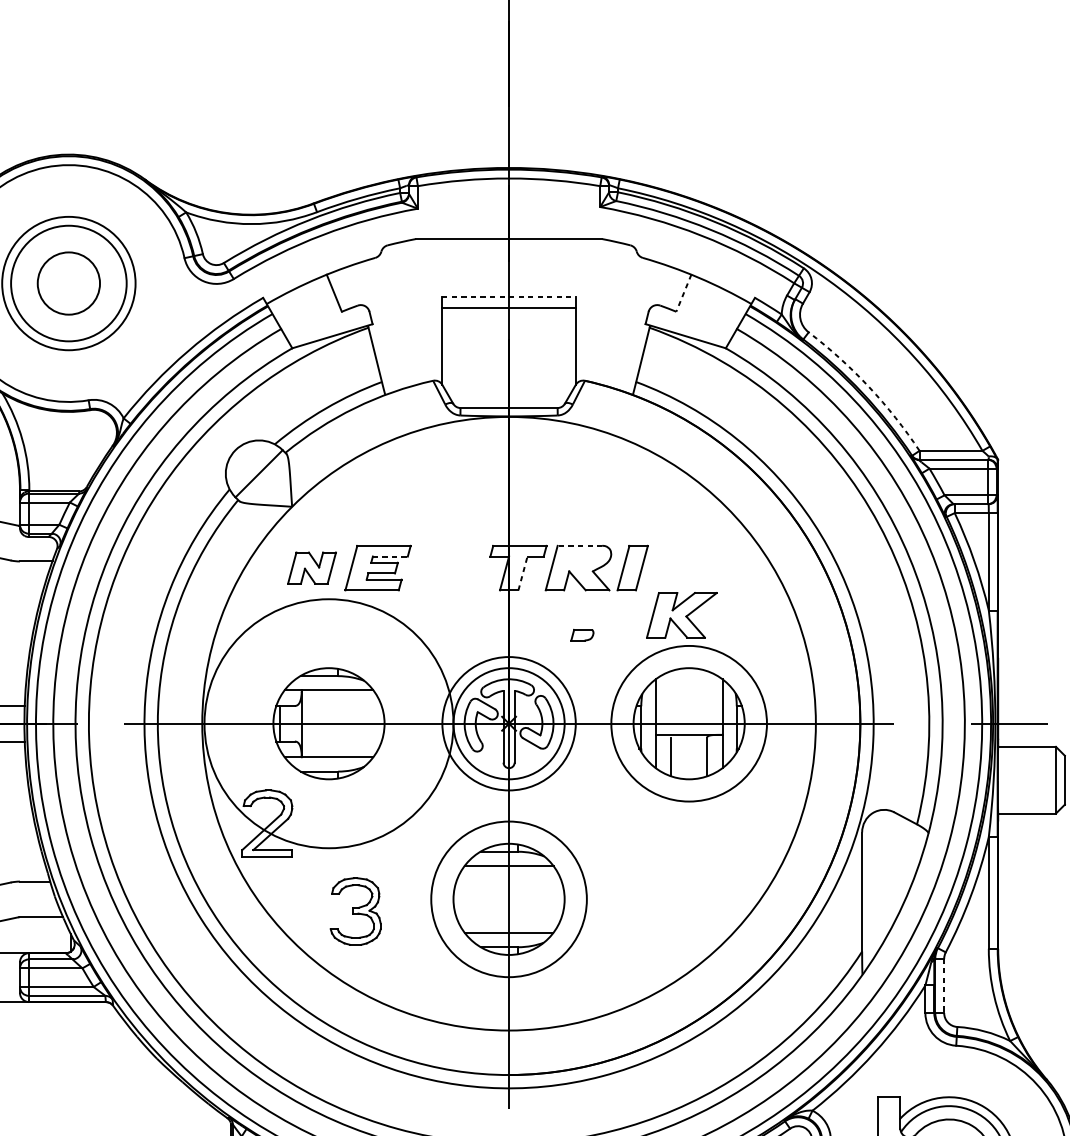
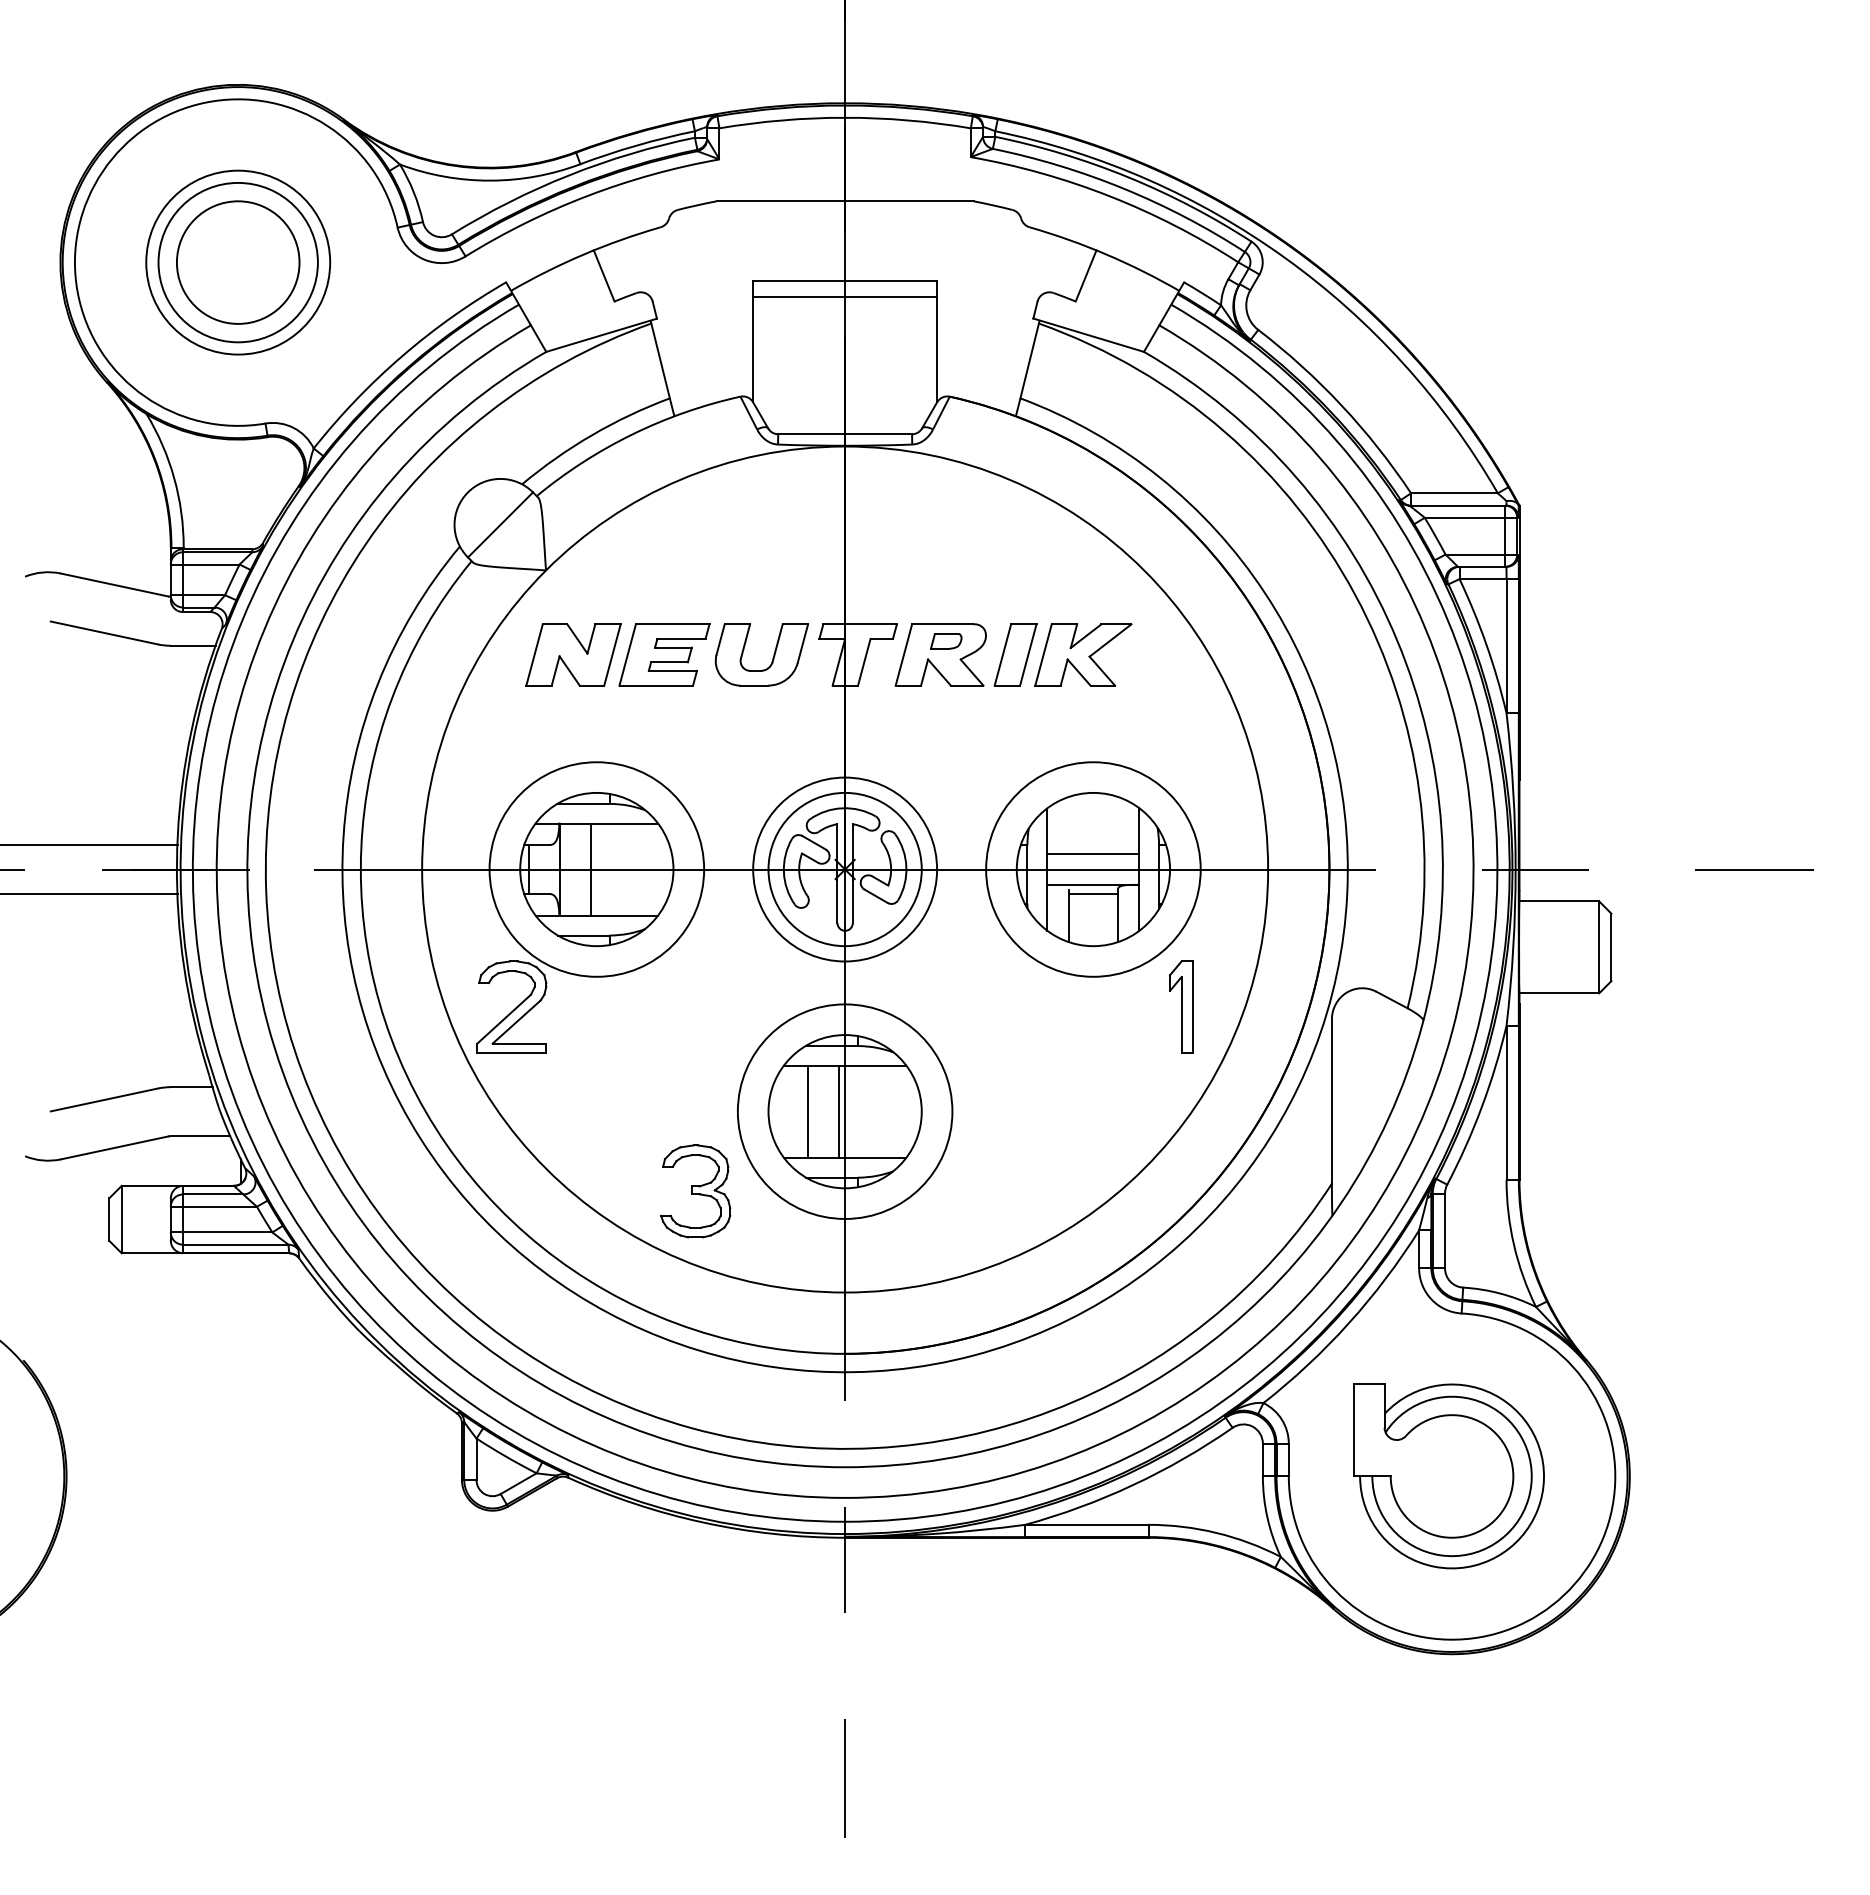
circle: (68, 283) -> (237, 262), size x1.43
line: (684, 292) -> (1086, 275), dashed -> solid
line: (509, 297) -> (845, 281), dashed -> solid
arc: (869, 387) -> (1341, 405), dashed -> solid
line: (579, 546) -> (942, 624), dashed -> solid
line: (390, 556) -> (681, 639), dashed -> solid
part: (312, 567) -> (573, 654), size x1.43
part: (456, 569) -> (772, 657), added
line: (523, 572) -> (864, 661), dashed -> solid
part: (681, 614) -> (1083, 654), moved
part: (582, 635) -> (946, 641), moved
line: (689, 712) -> (1093, 854), added
line: (324, 723) -> (590, 869), added
circle: (328, 723) -> (596, 869), size x0.62
line: (688, 741) -> (1092, 894), added
part: (753, 823) -> (1181, 1006), added
line: (482, 899) -> (808, 1111), added
line: (504, 899) -> (839, 1111), added
part: (355, 911) -> (695, 1191), moved
line: (944, 986) -> (1445, 1231), dashed -> solid

